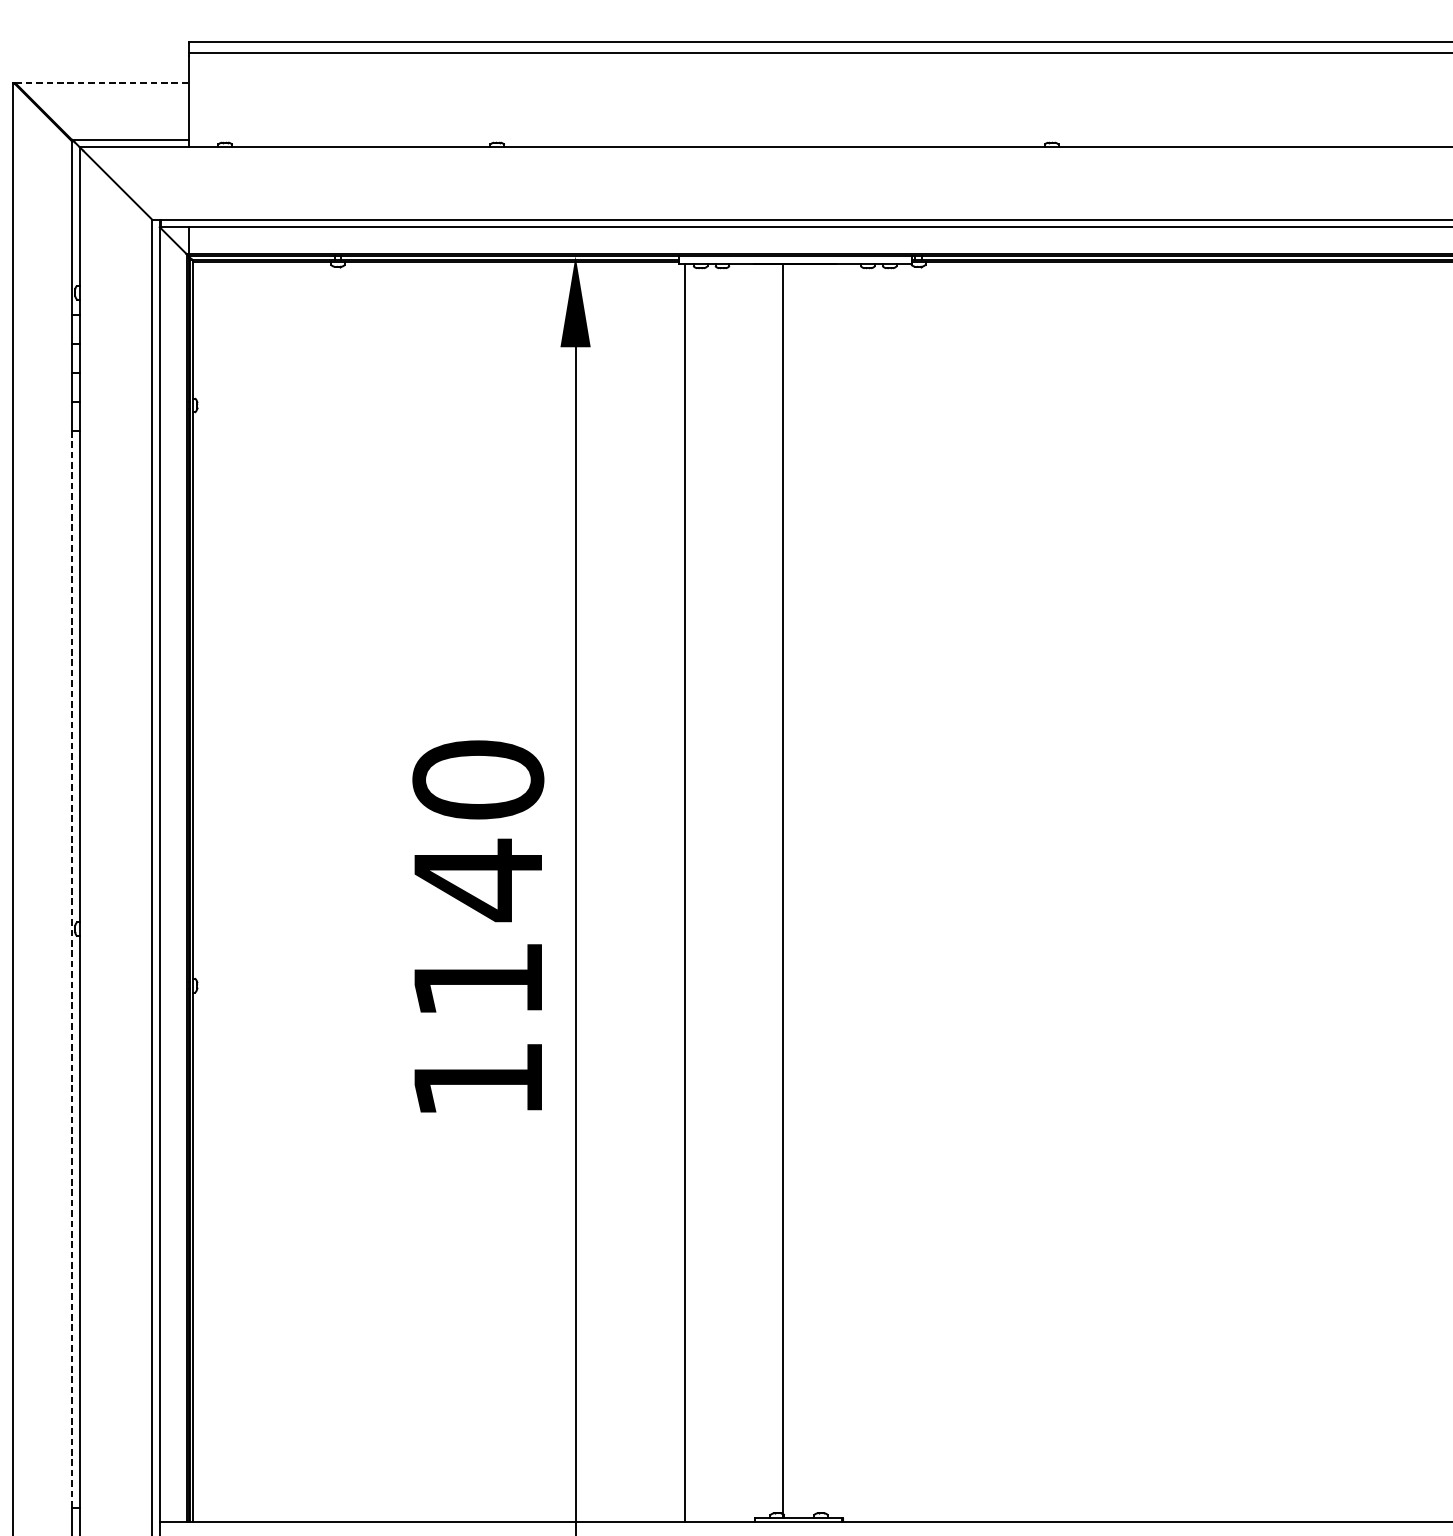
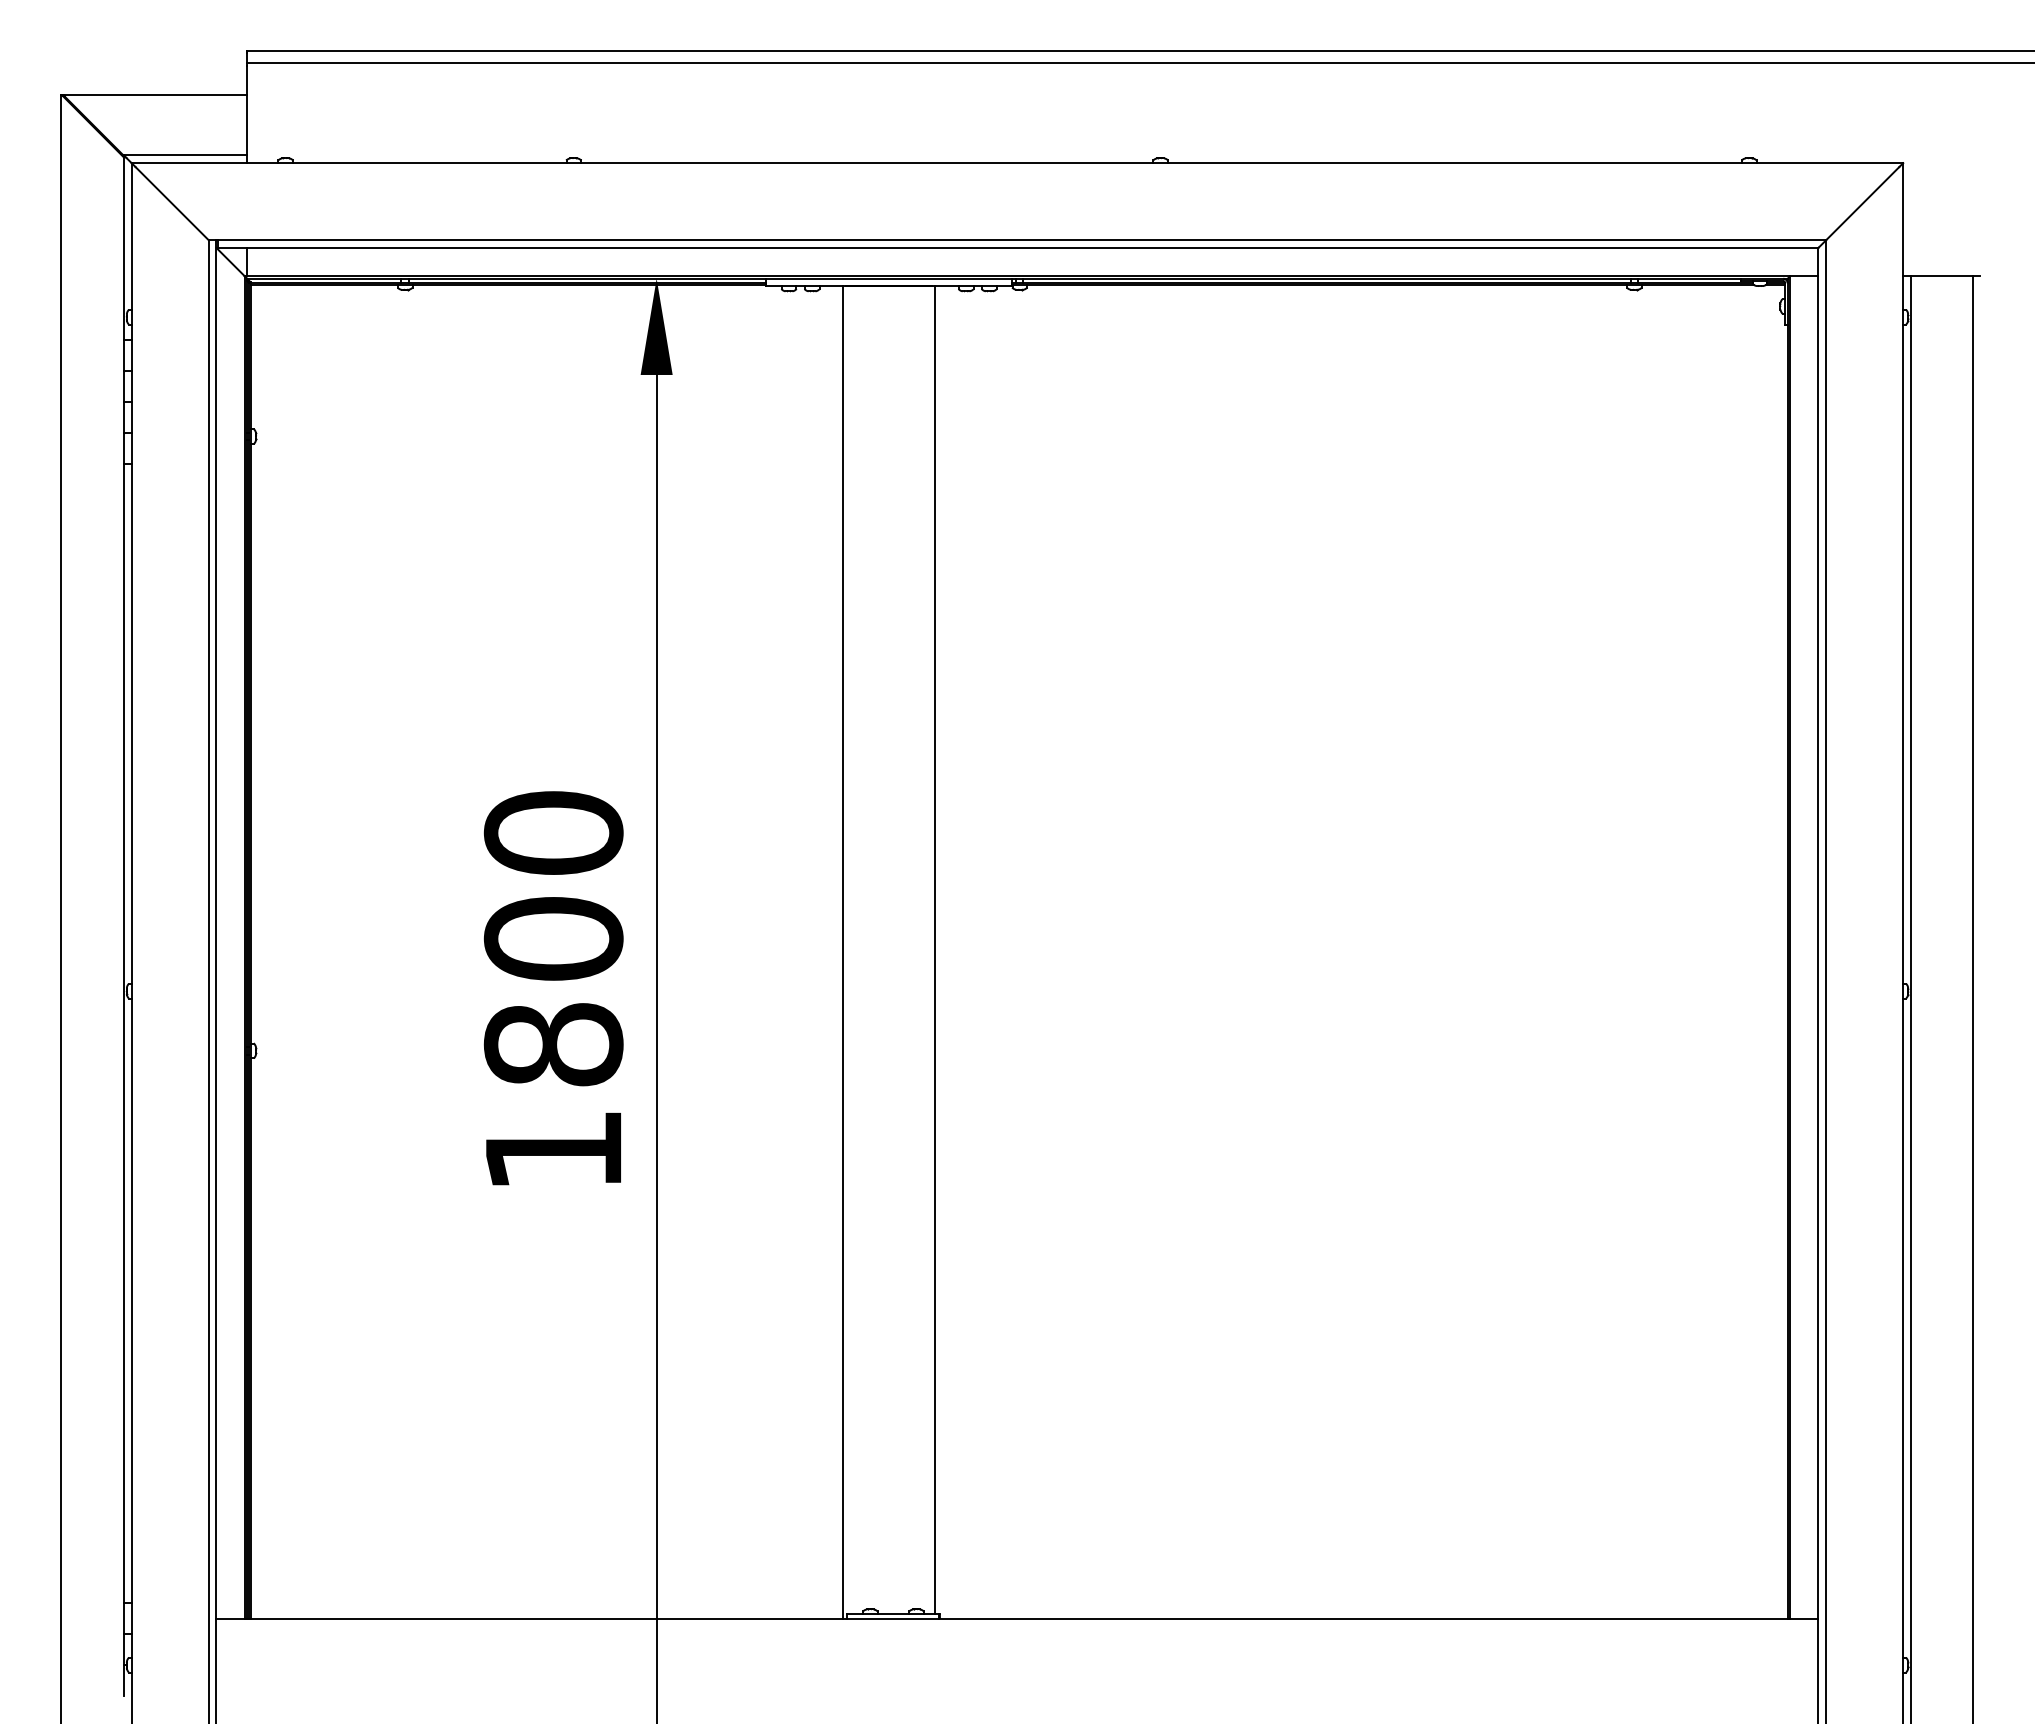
line: (102, 82) -> (155, 94), dashed -> solid
line: (783, 890) -> (935, 950), moved
line: (684, 892) -> (842, 952), moved
text: (478, 928) -> (553, 990), 1140 -> 1800
line: (72, 969) -> (123, 1033), dashed -> solid

